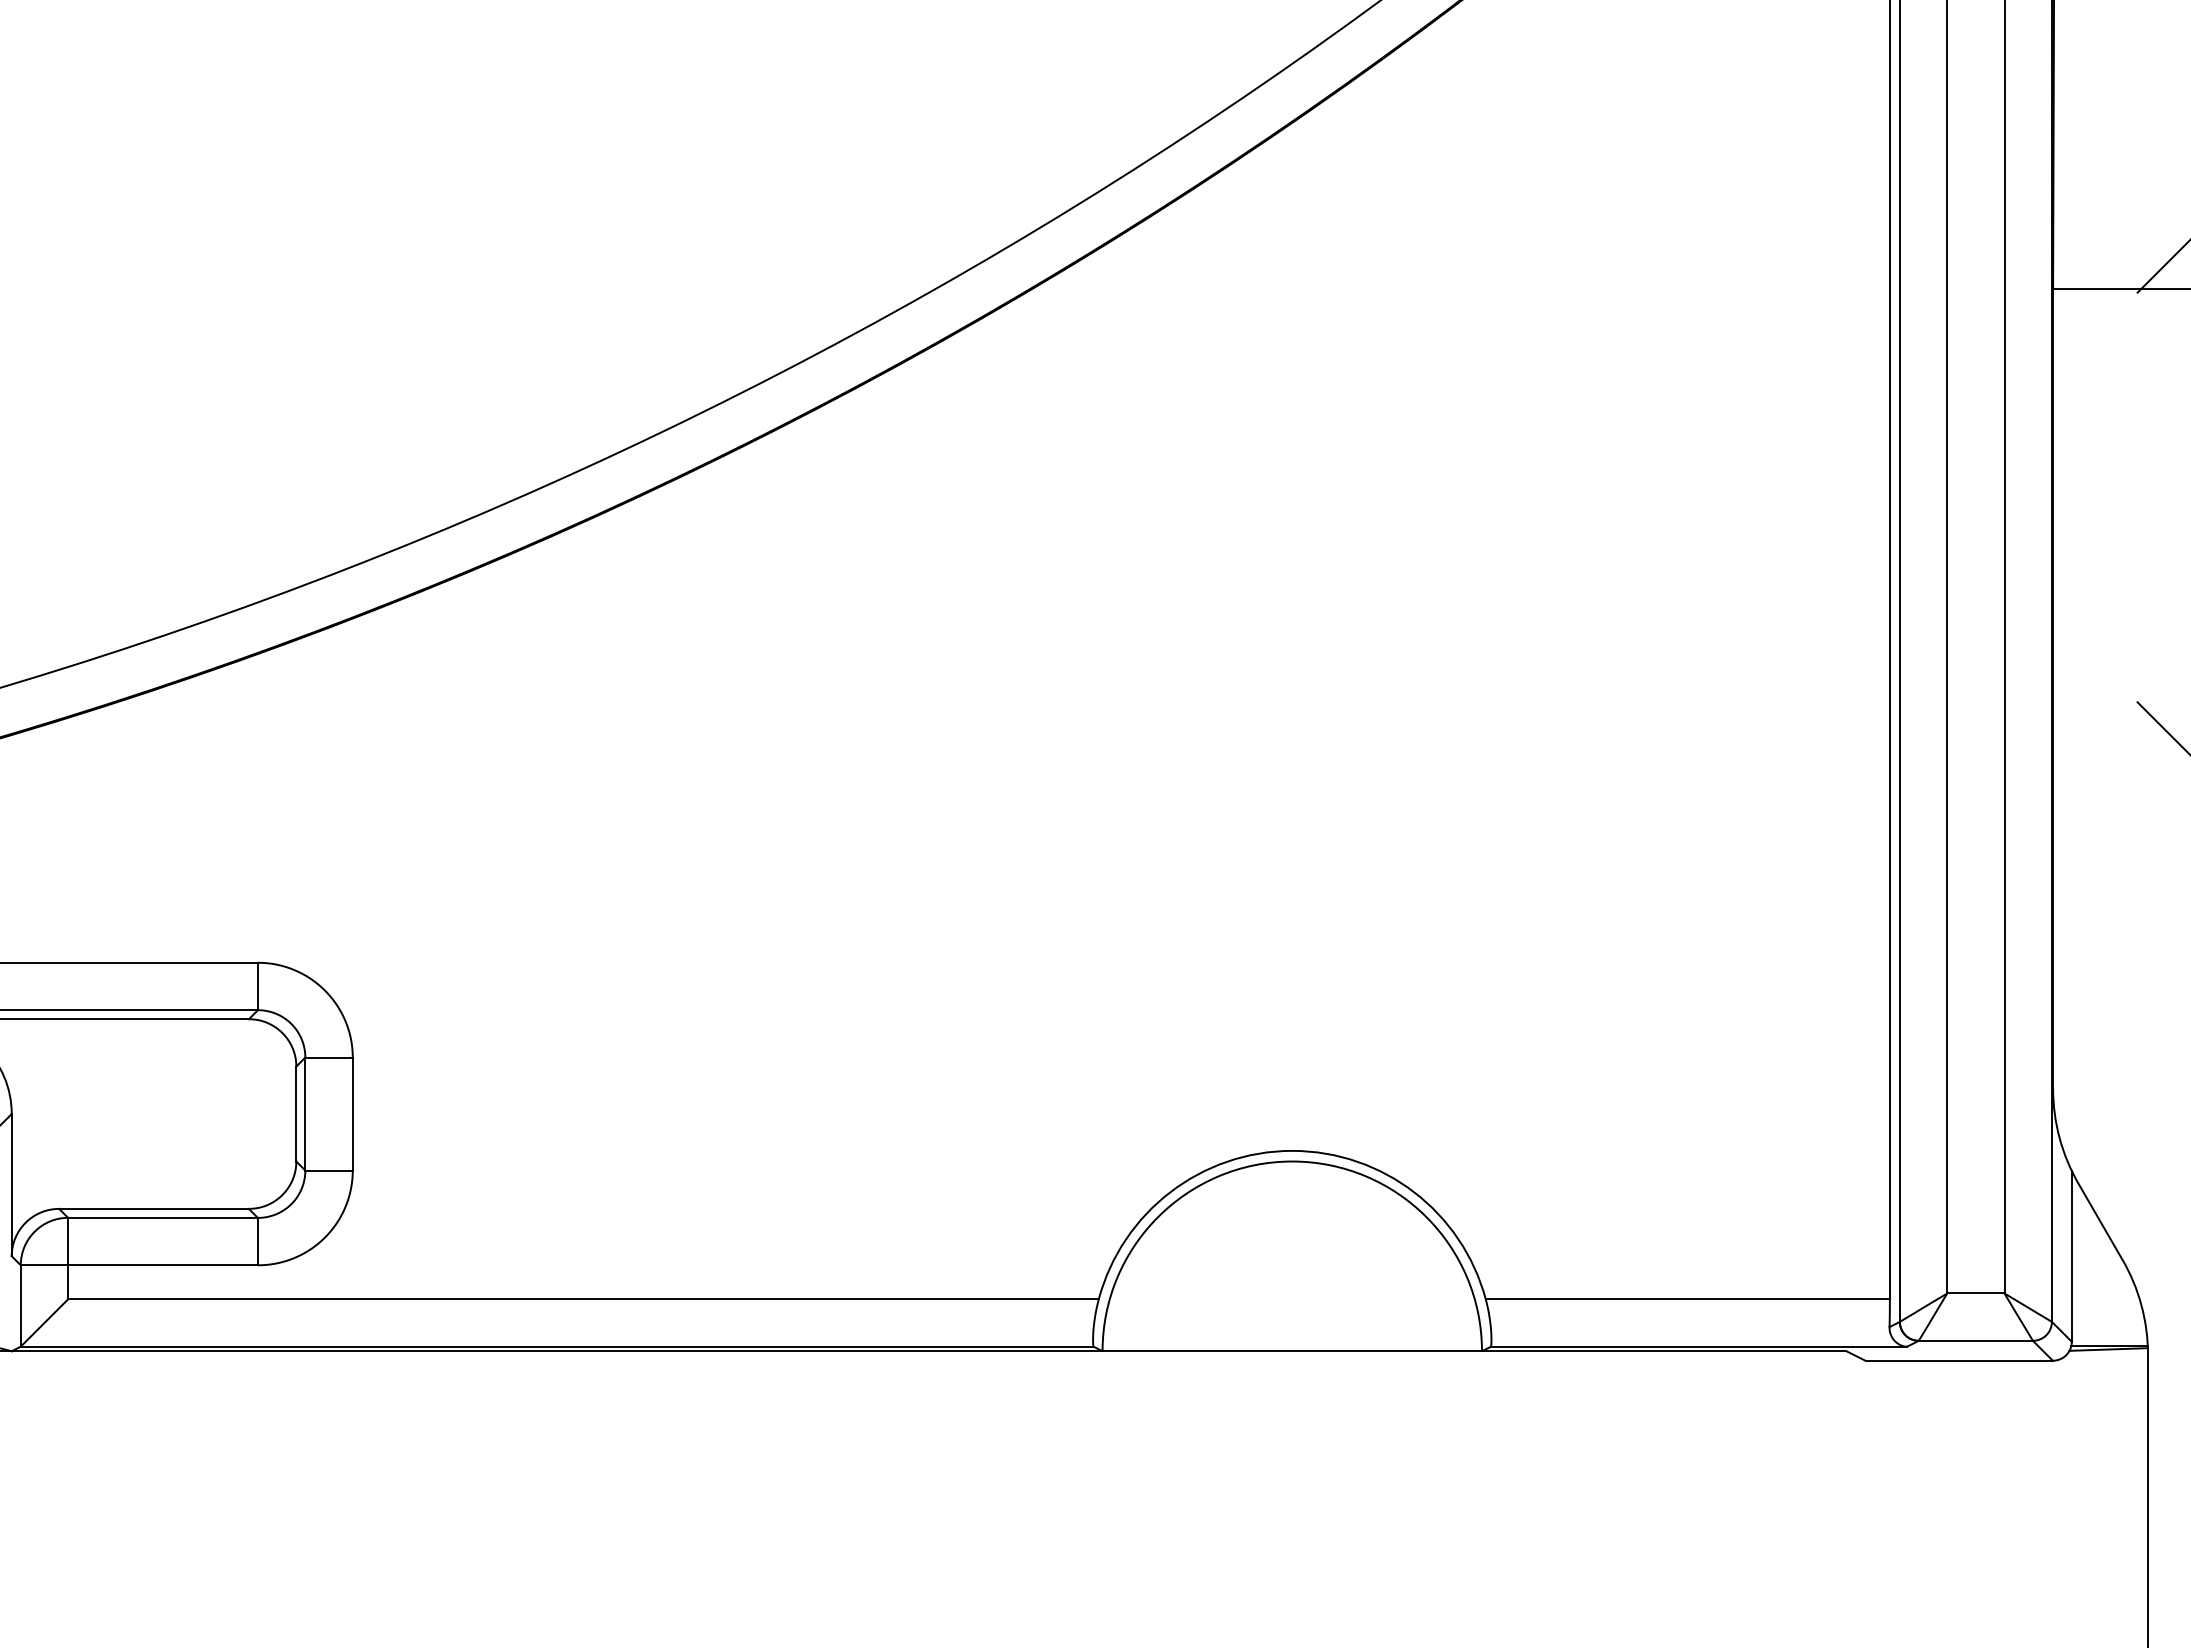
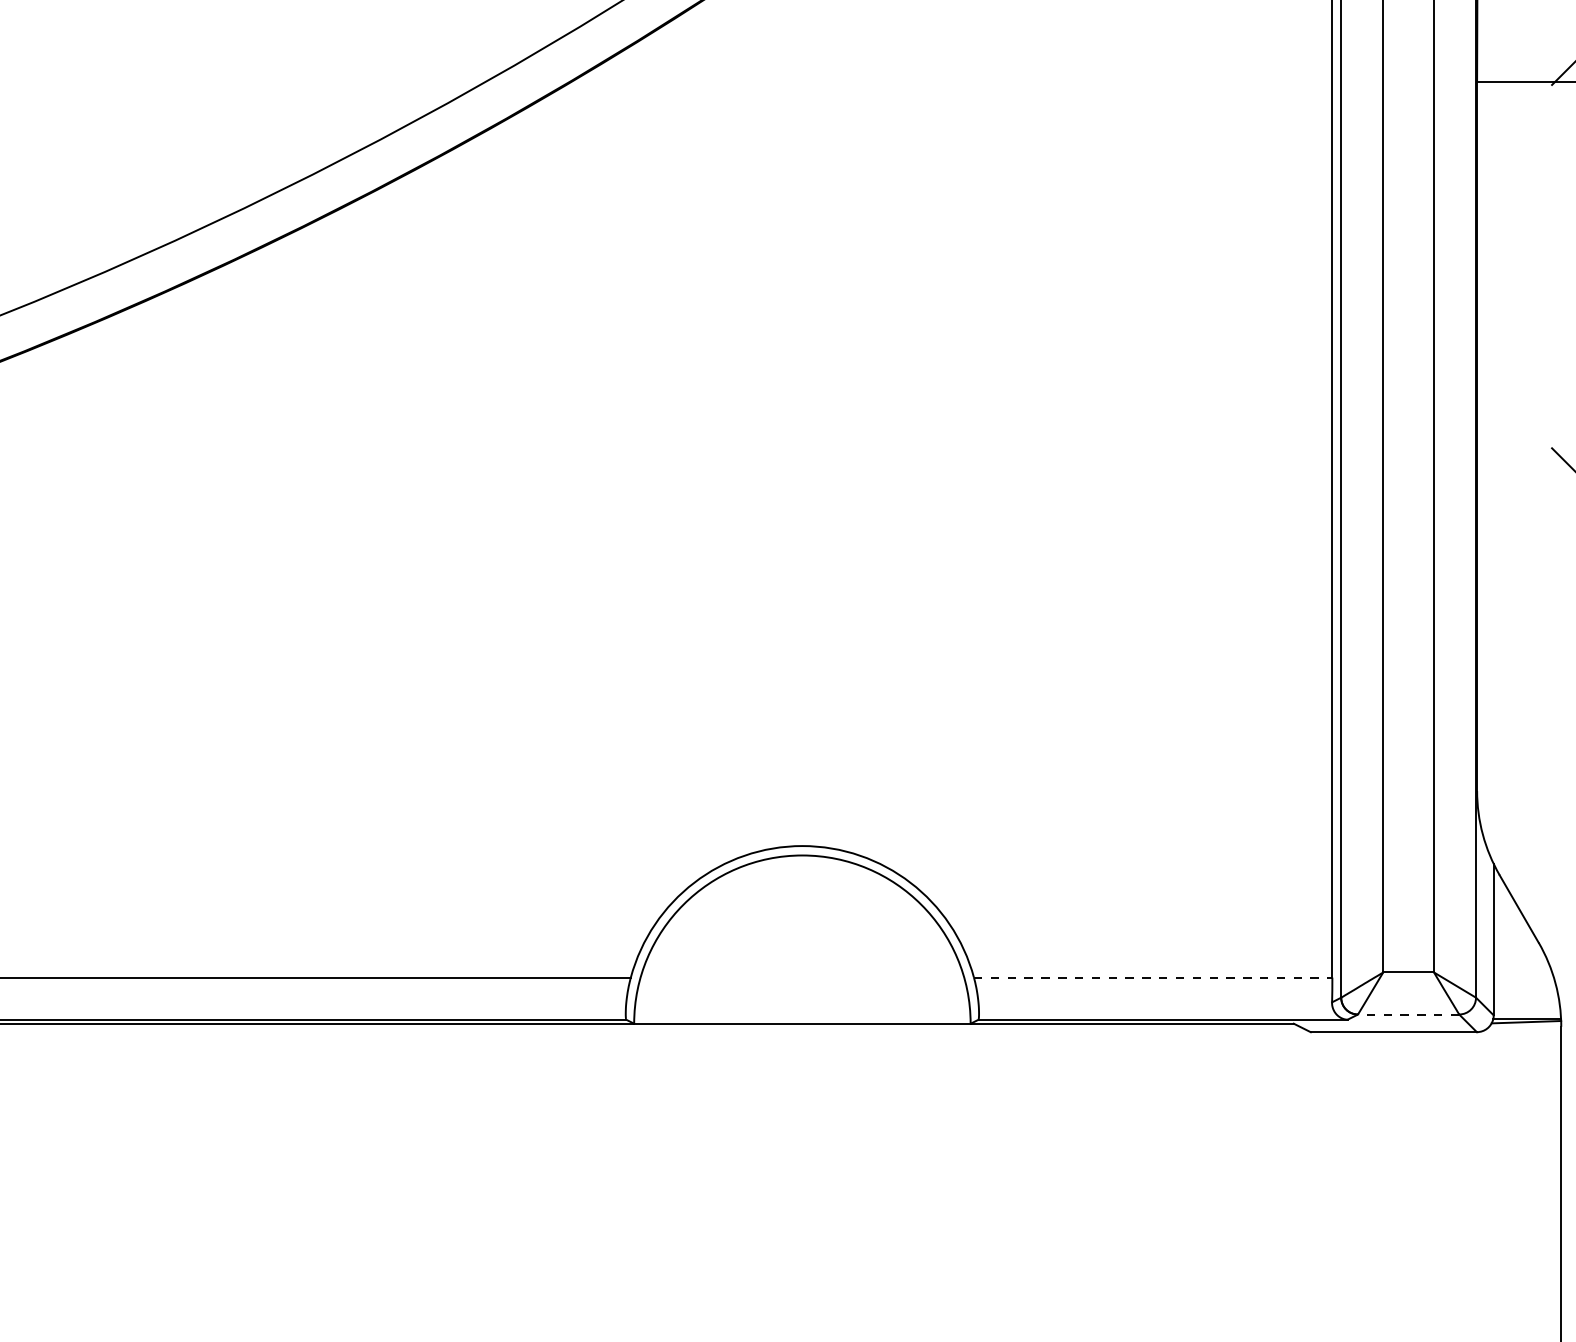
line: (1688, 1299) -> (1153, 977), solid -> dashed
line: (1975, 1340) -> (1408, 1014), solid -> dashed

